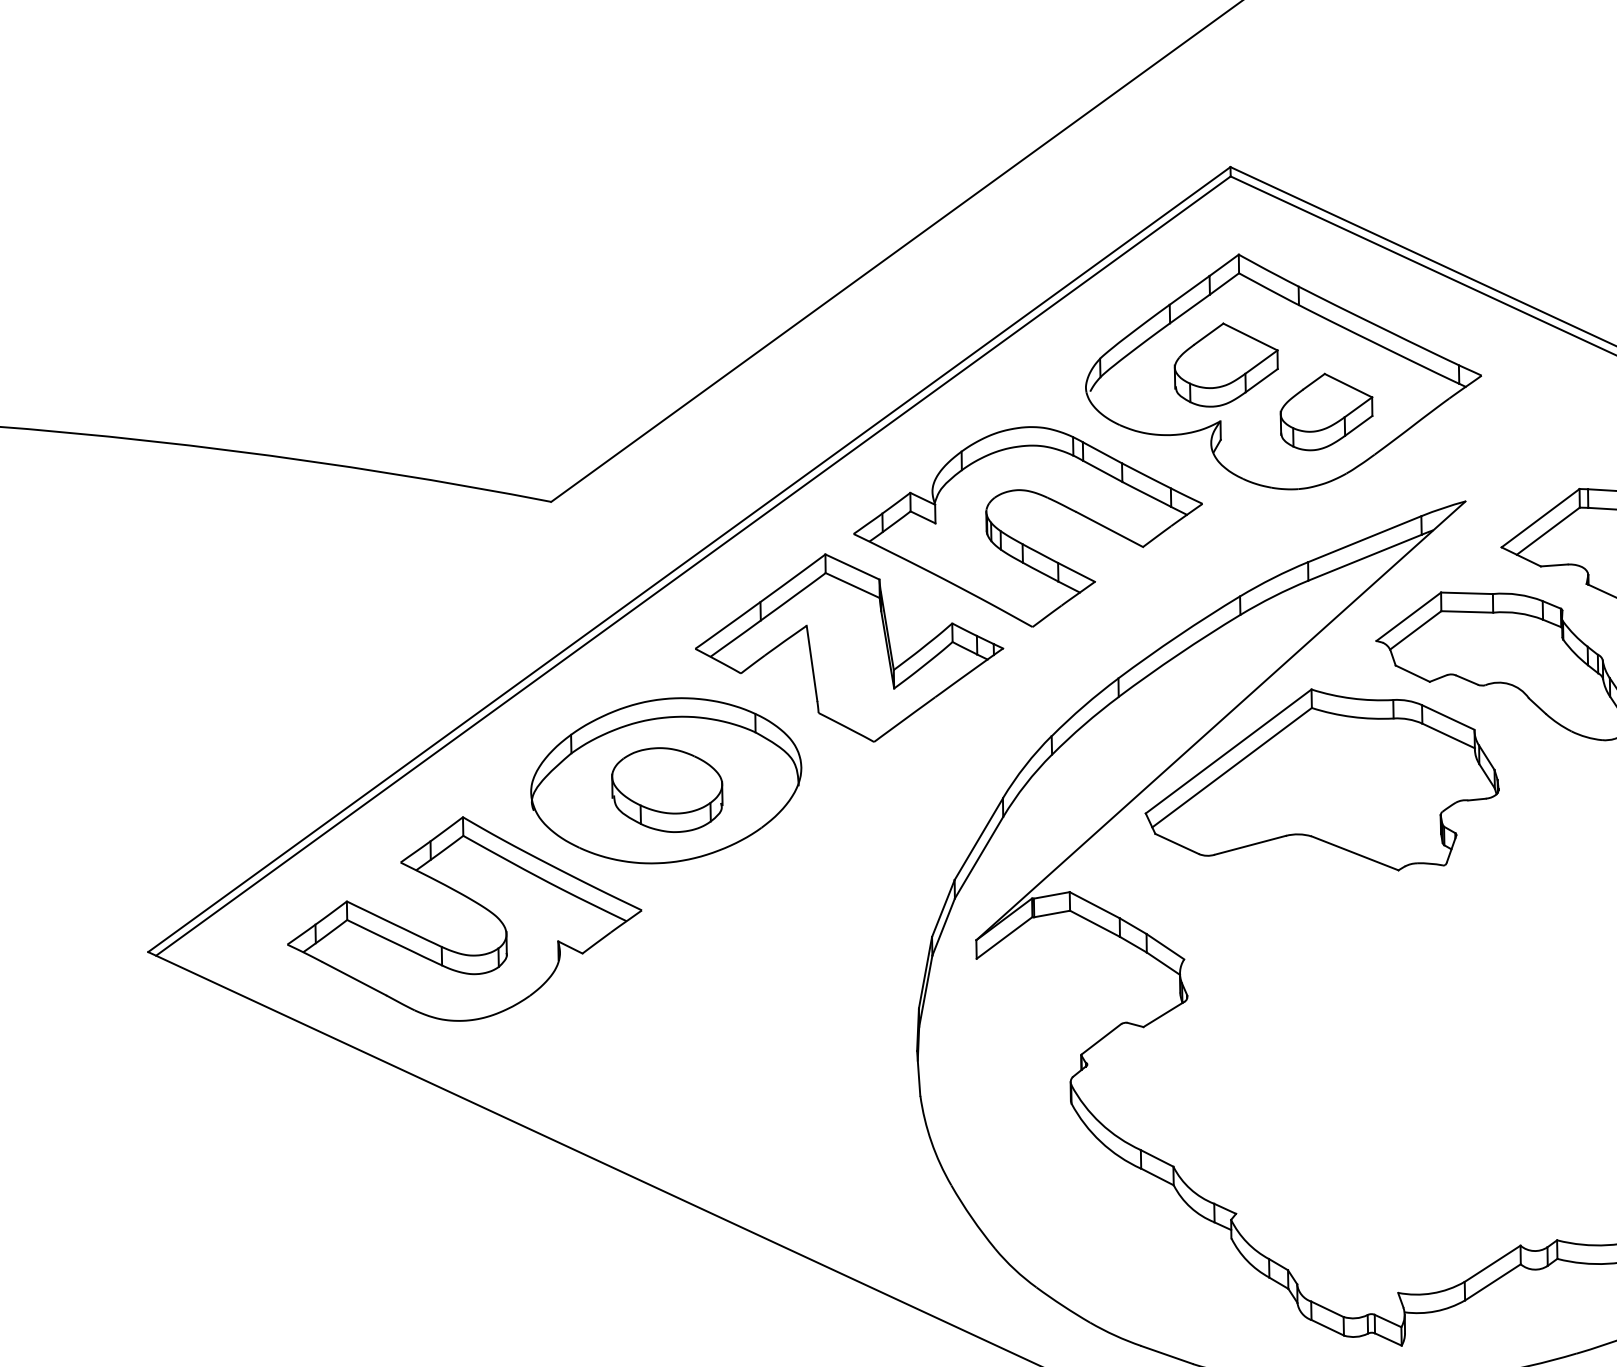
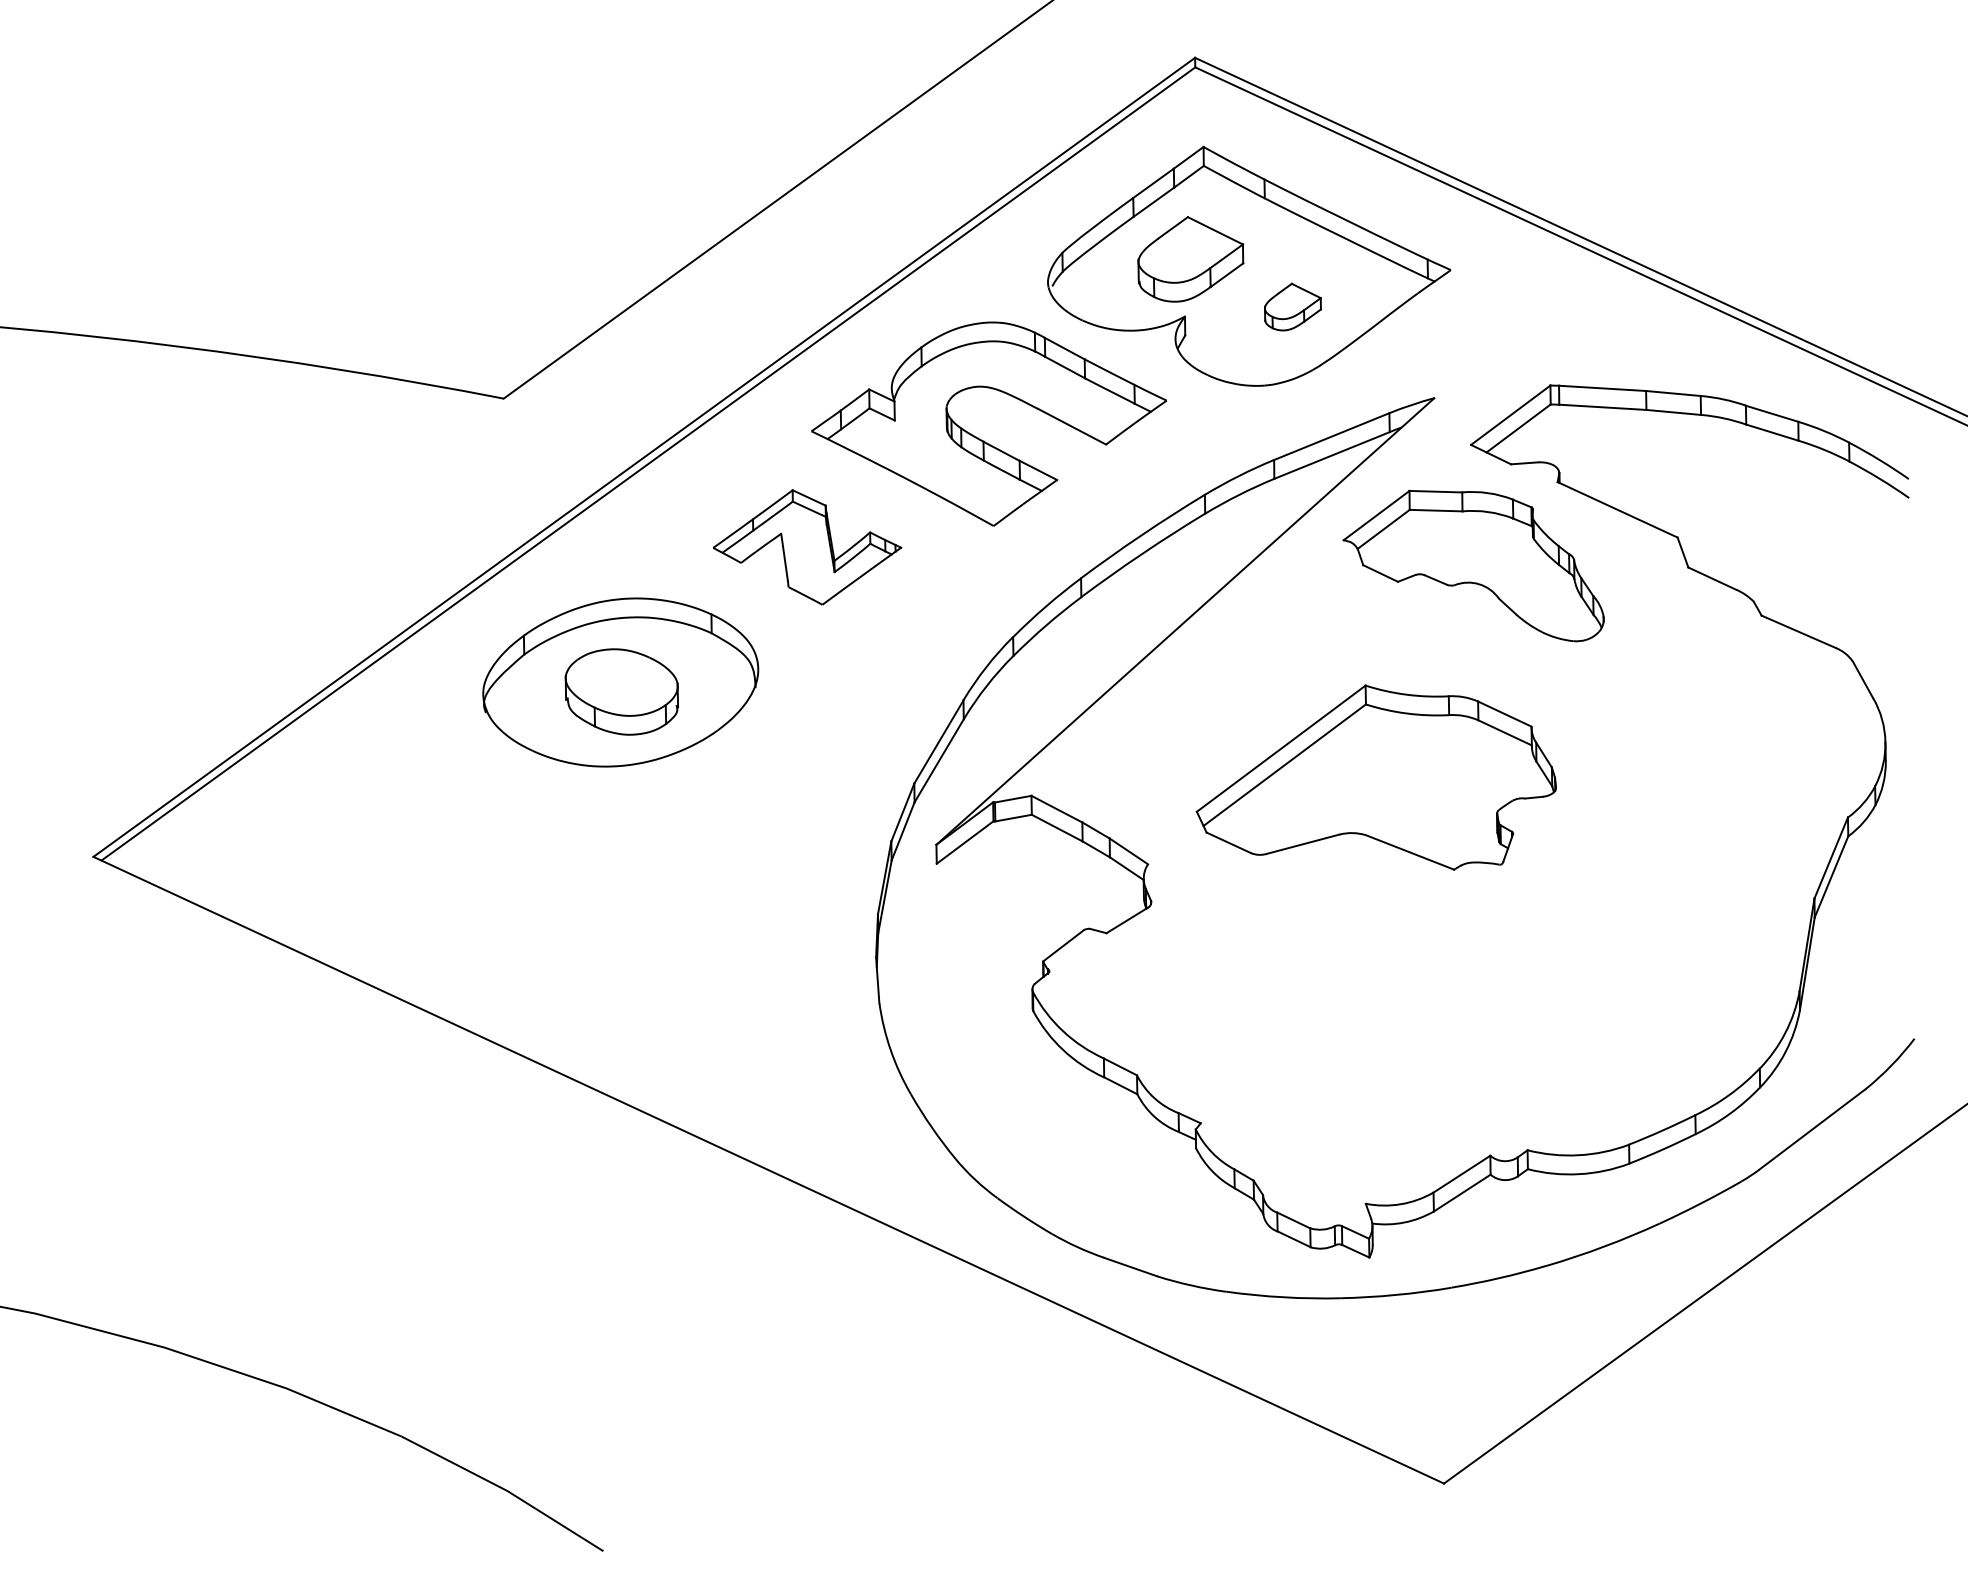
part: (1326, 411) -> (1292, 306), size x0.6
part: (849, 648) -> (807, 547), size x0.6
part: (1321, 779) -> (1375, 777), moved
part: (472, 901) -> (423, 805), removed

